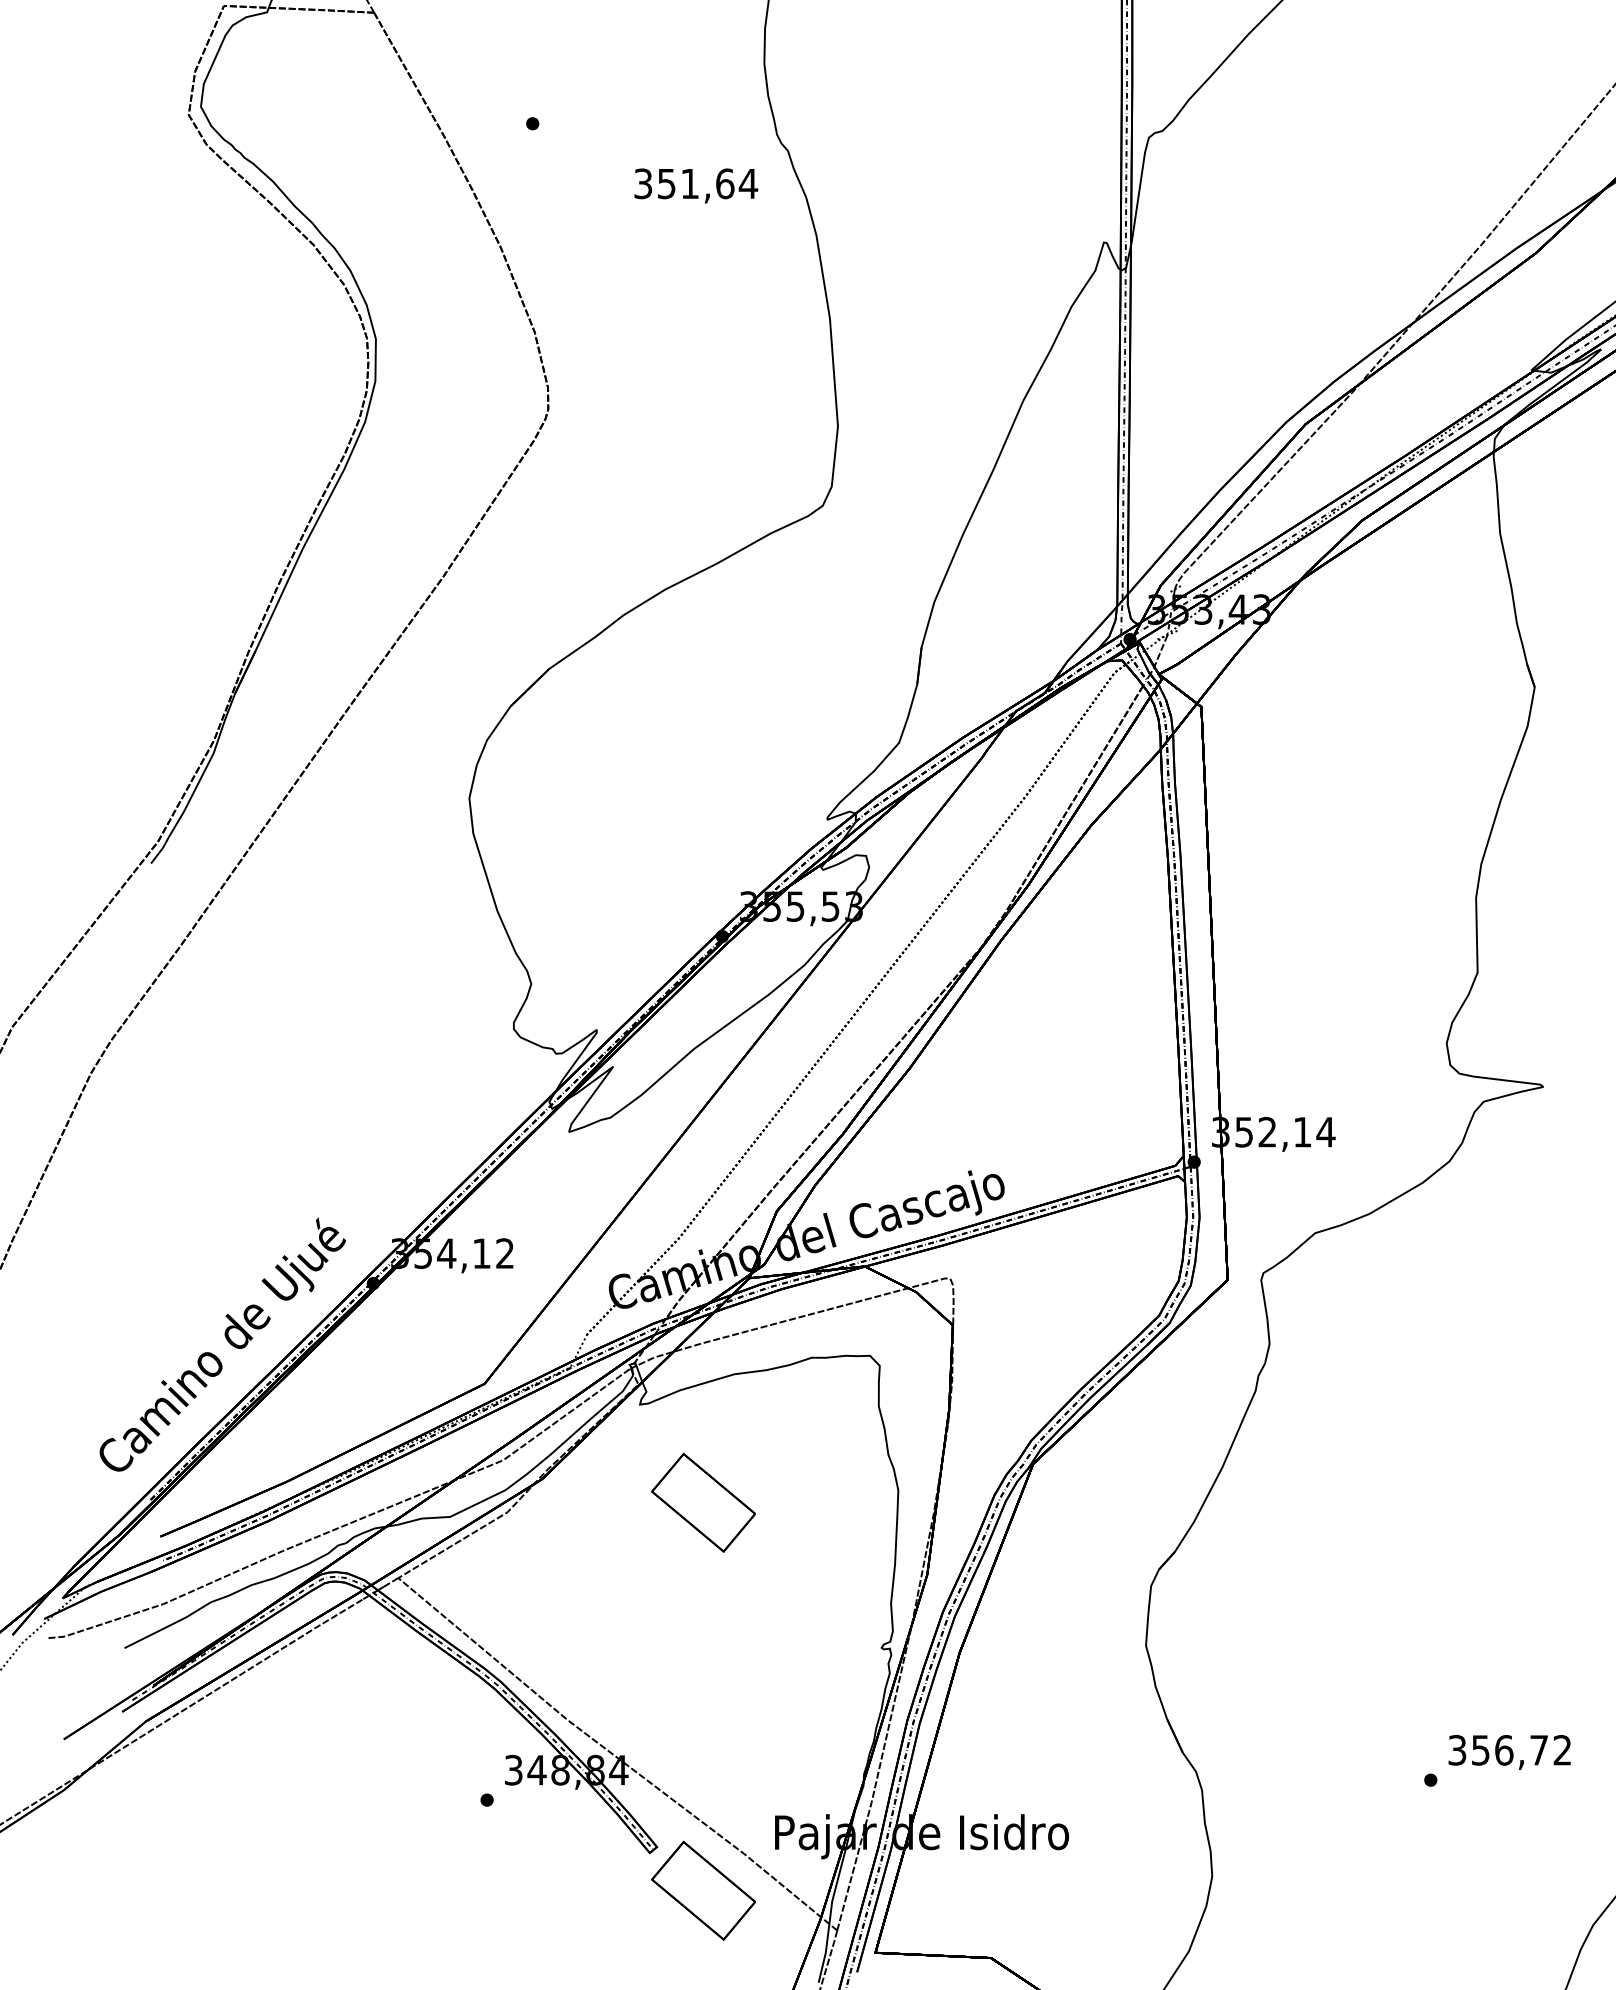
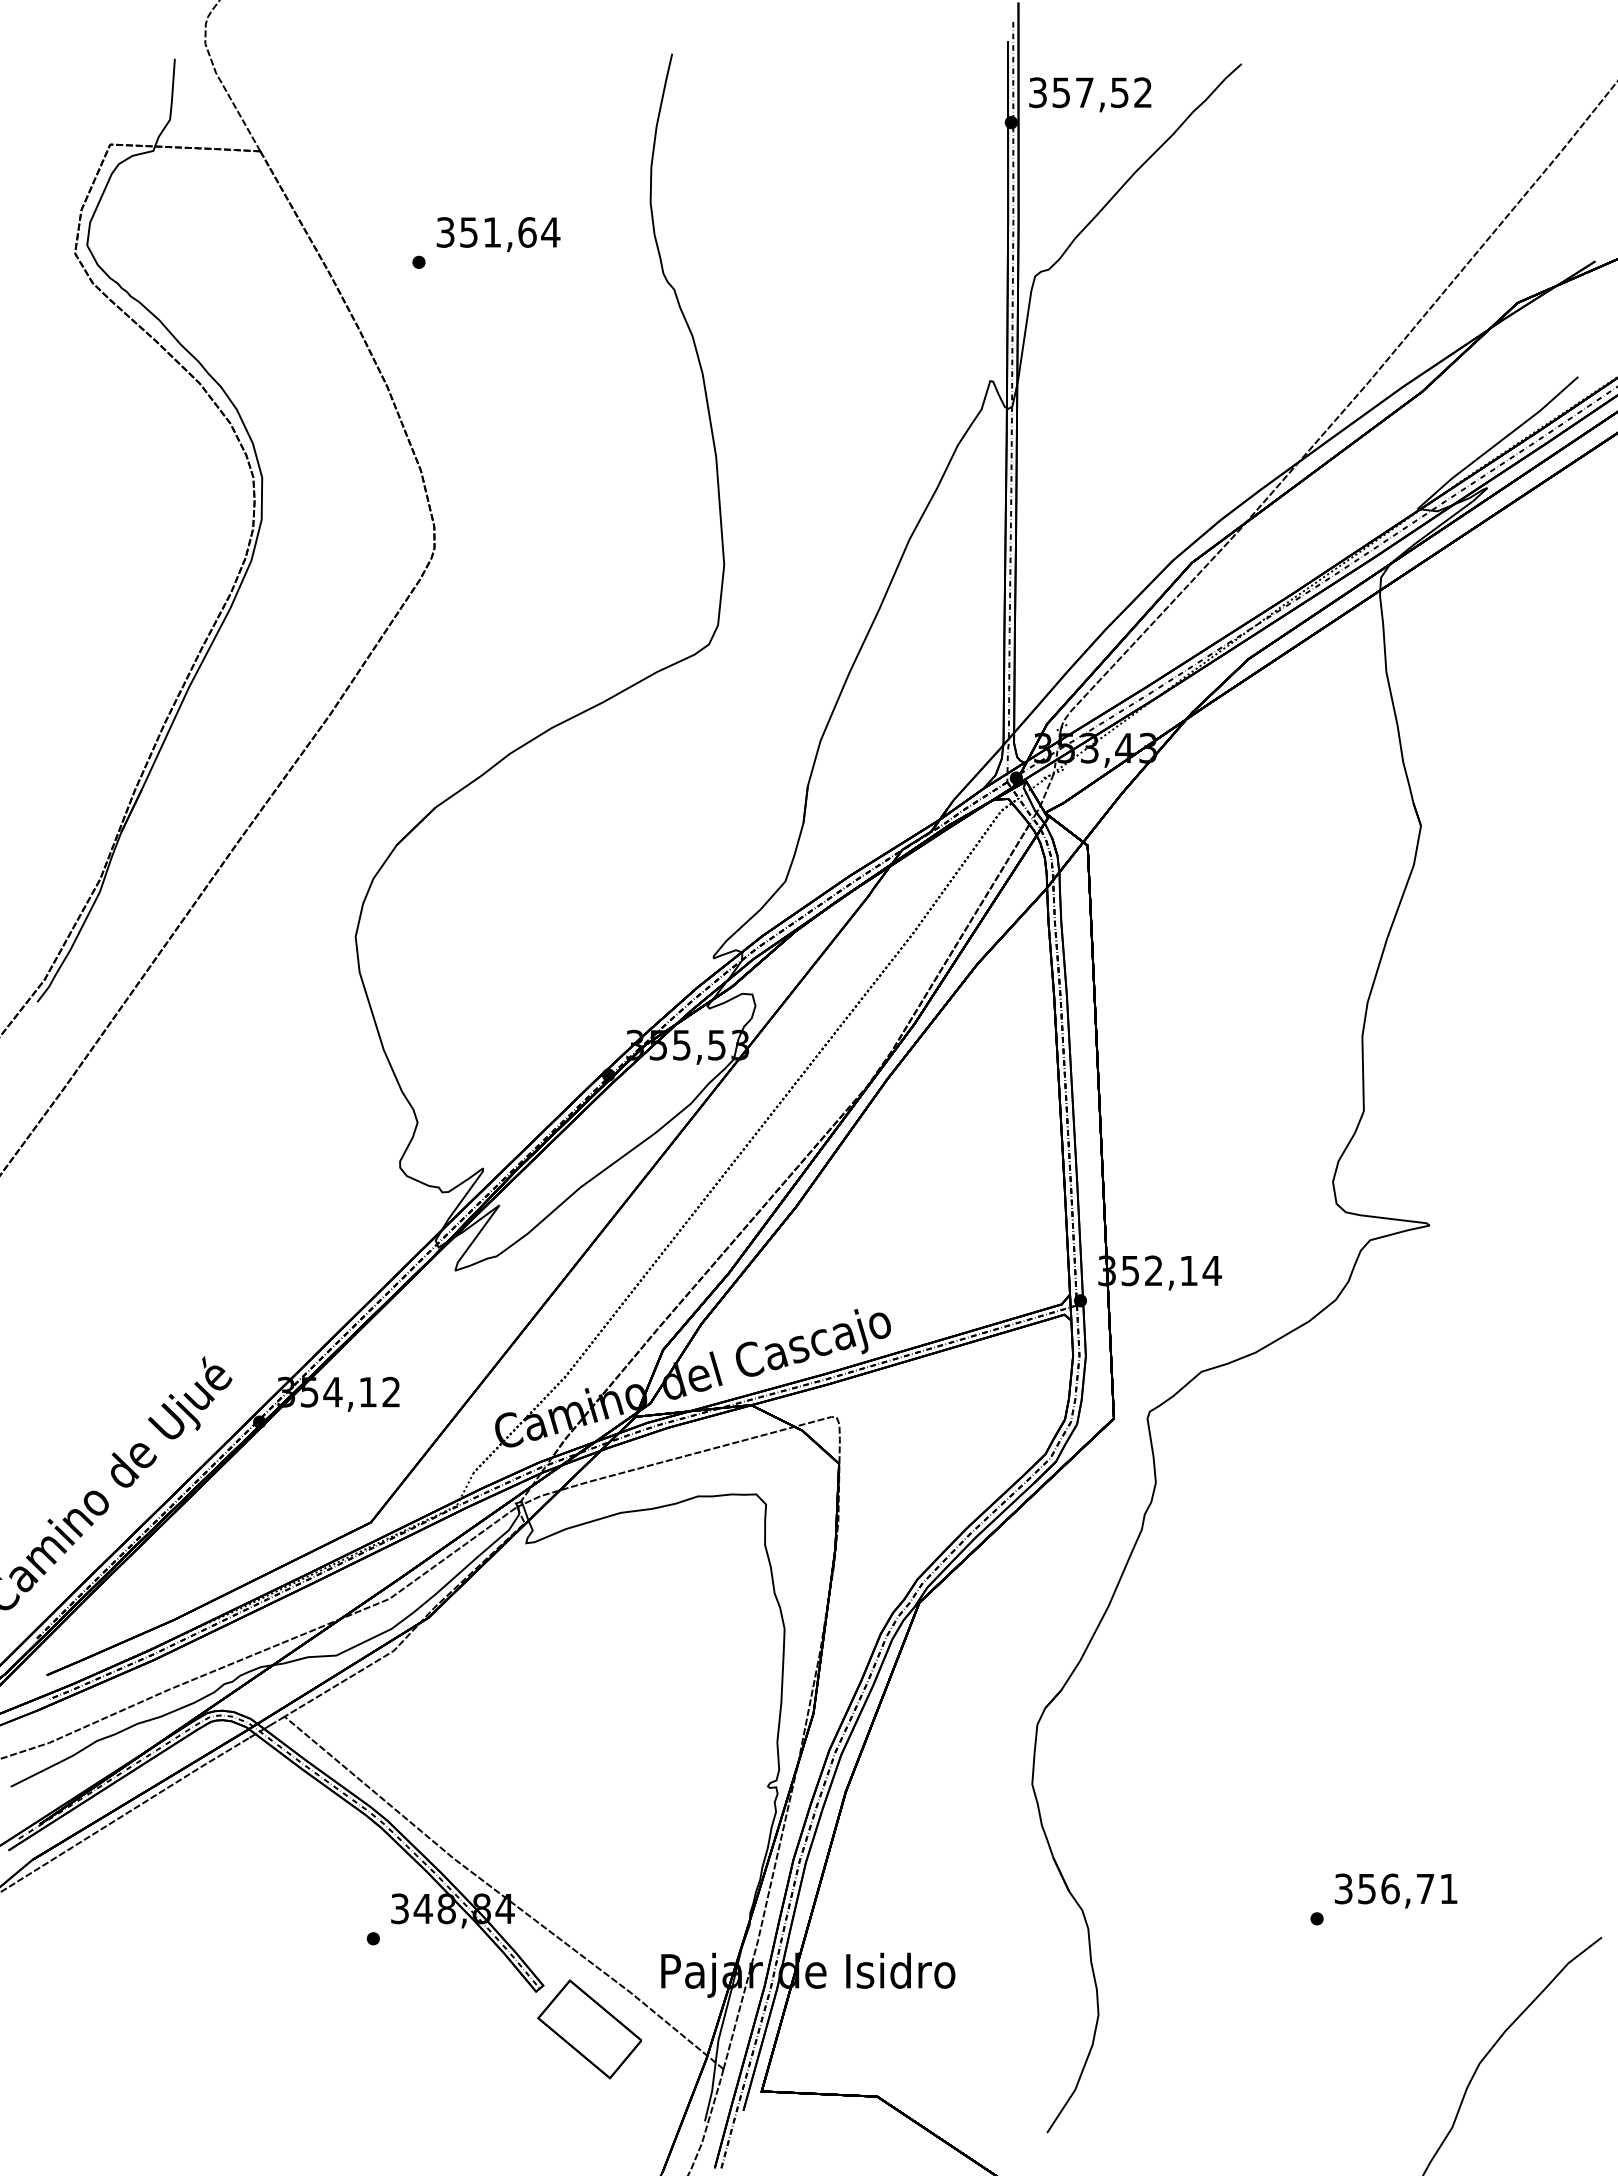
text: (696, 185) -> (498, 234), moved
part: (703, 1502) -> (589, 1641), removed
text: (1562, 1749) -> (1448, 1888), 356,72 -> 356,71

